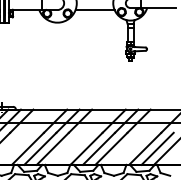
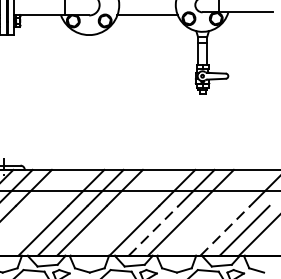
line: (99, 148) -> (154, 230), solid -> dashed
line: (145, 148) -> (225, 230), solid -> dashed

